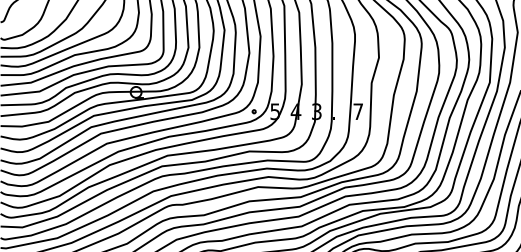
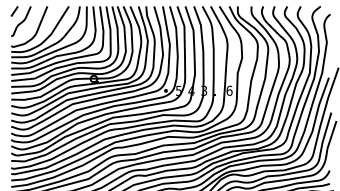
text: (358, 111) -> (229, 90), 7 -> 6

